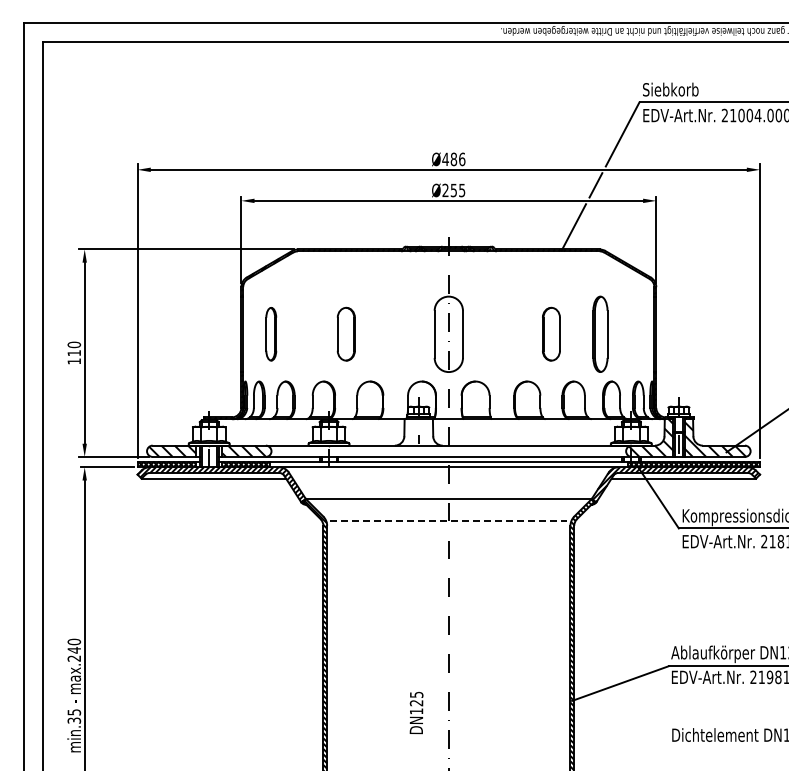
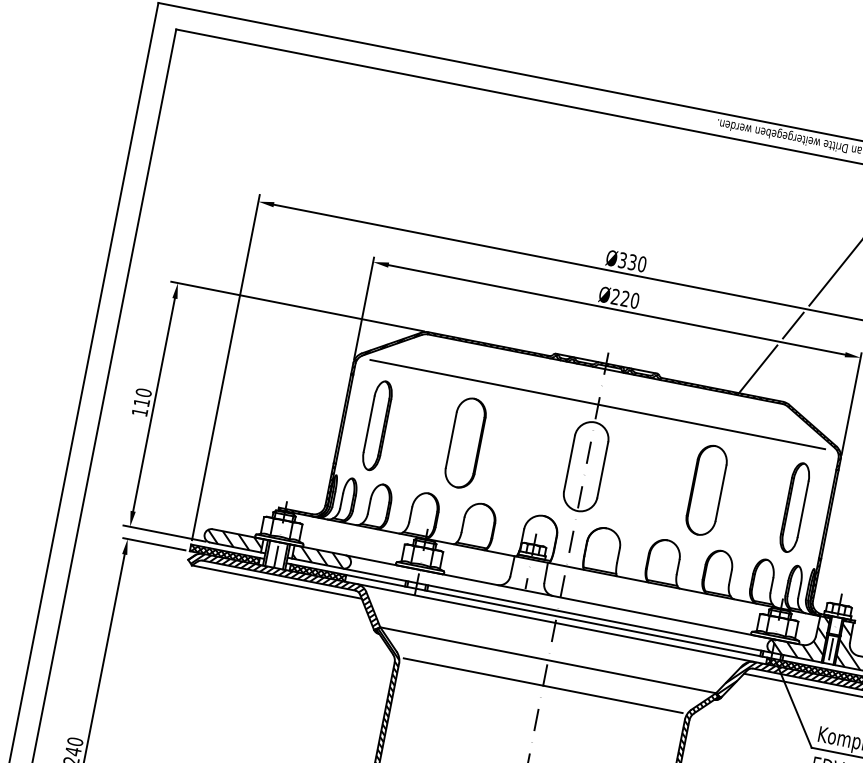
text: (453, 159) -> (631, 262), Ø486 -> Ø330
text: (457, 190) -> (629, 299), Ø255 -> Ø220
line: (447, 281) -> (596, 404), added
part: (271, 333) -> (378, 424), size x1.43
part: (346, 333) -> (466, 442), size x1.43
part: (551, 333) -> (706, 489), size x1.43
part: (600, 333) -> (795, 506), moved
line: (448, 520) -> (542, 685), dashed -> solid

